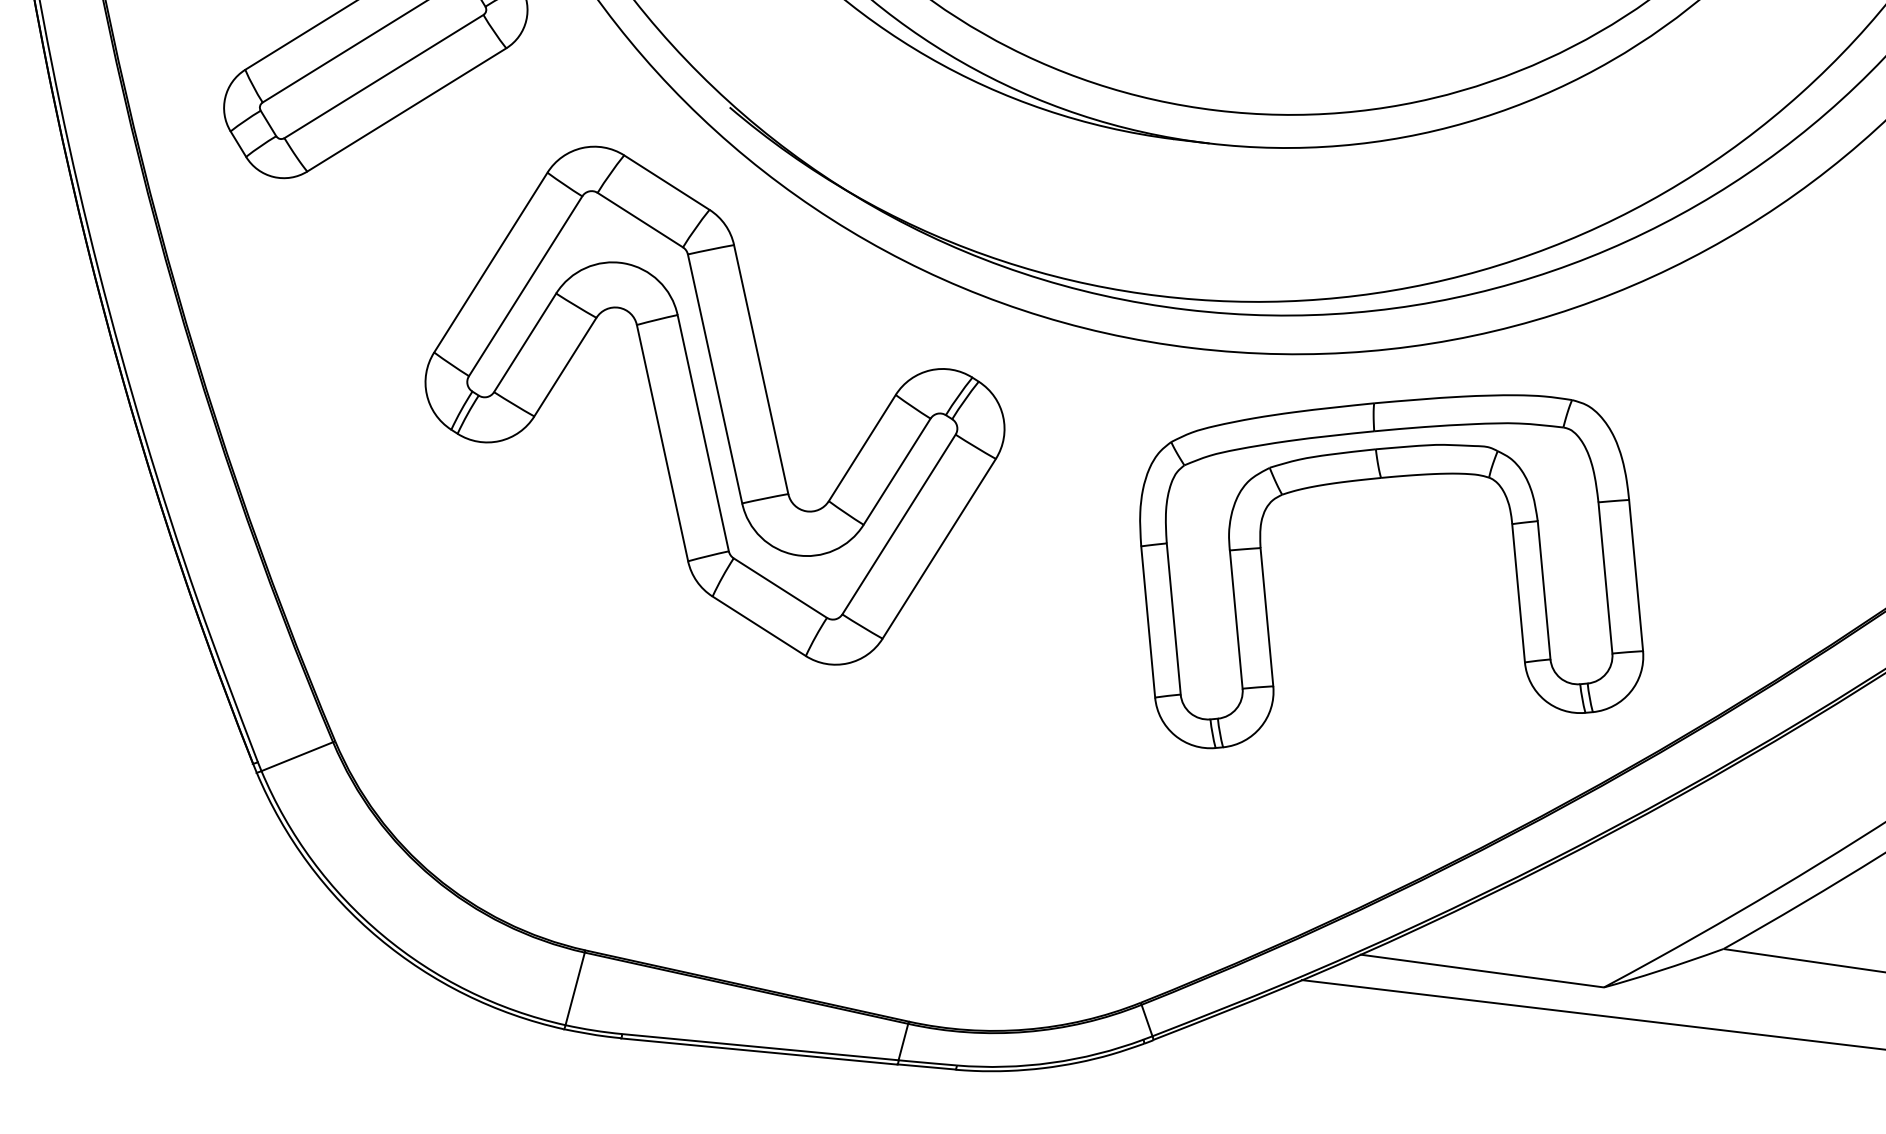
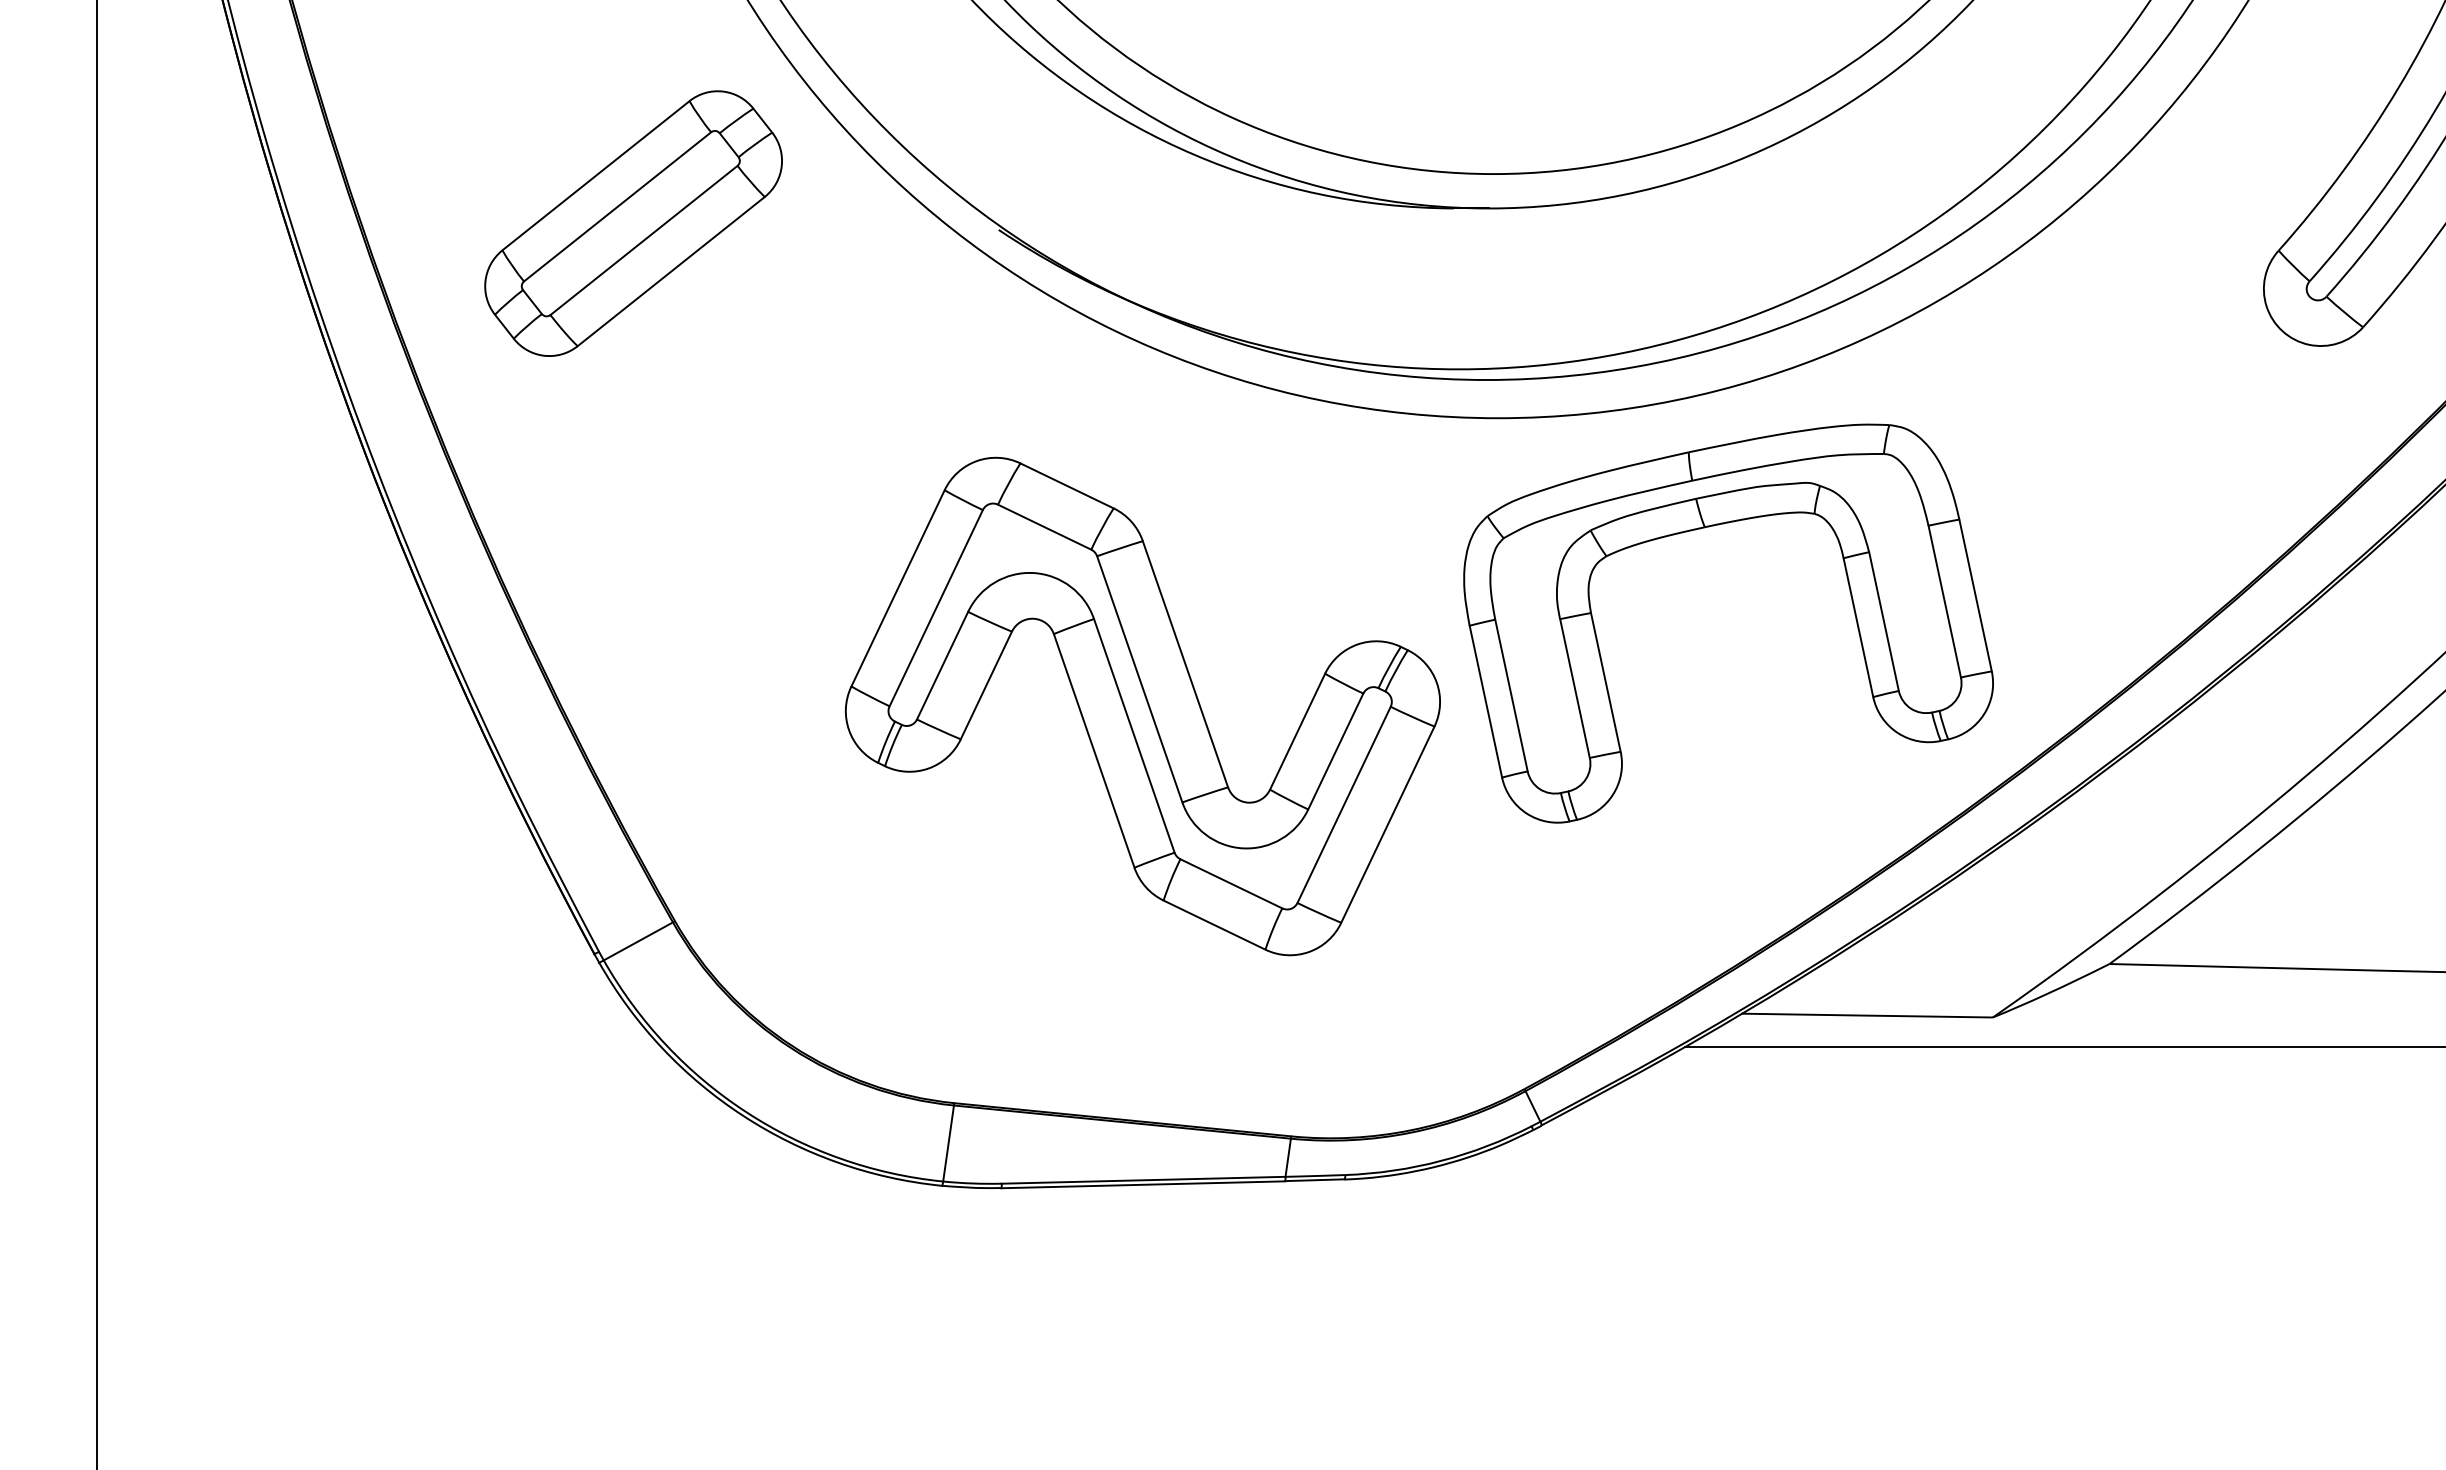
part: (714, 405) -> (1142, 706), moved

